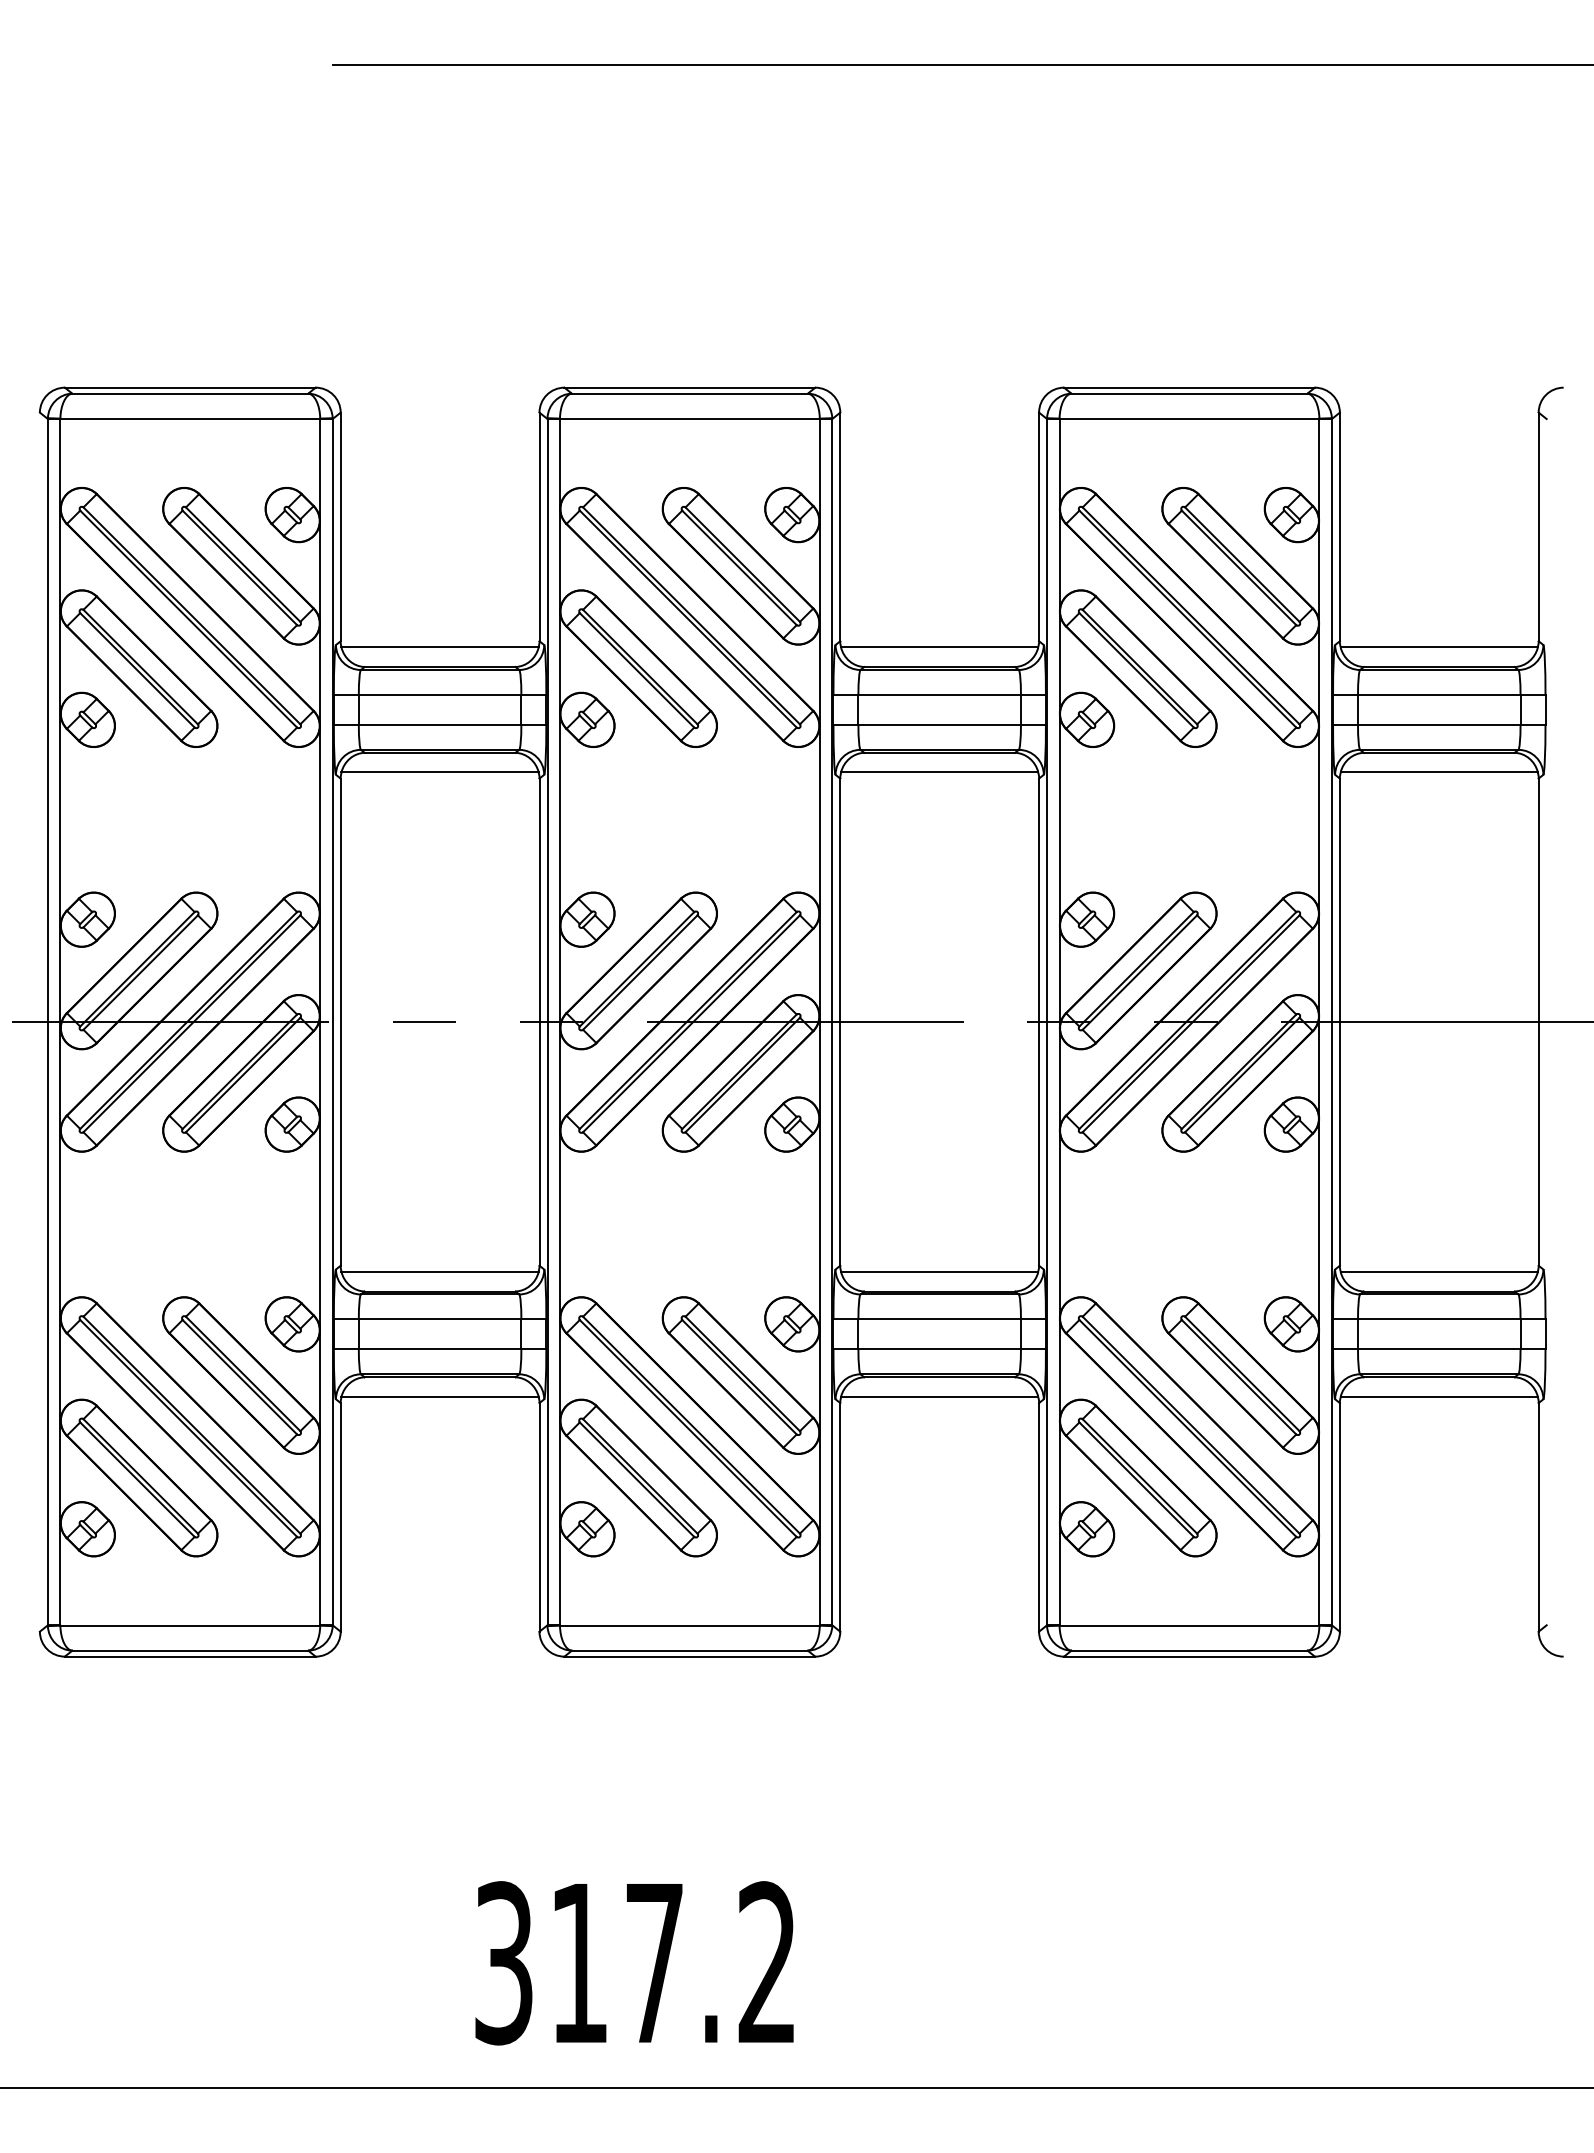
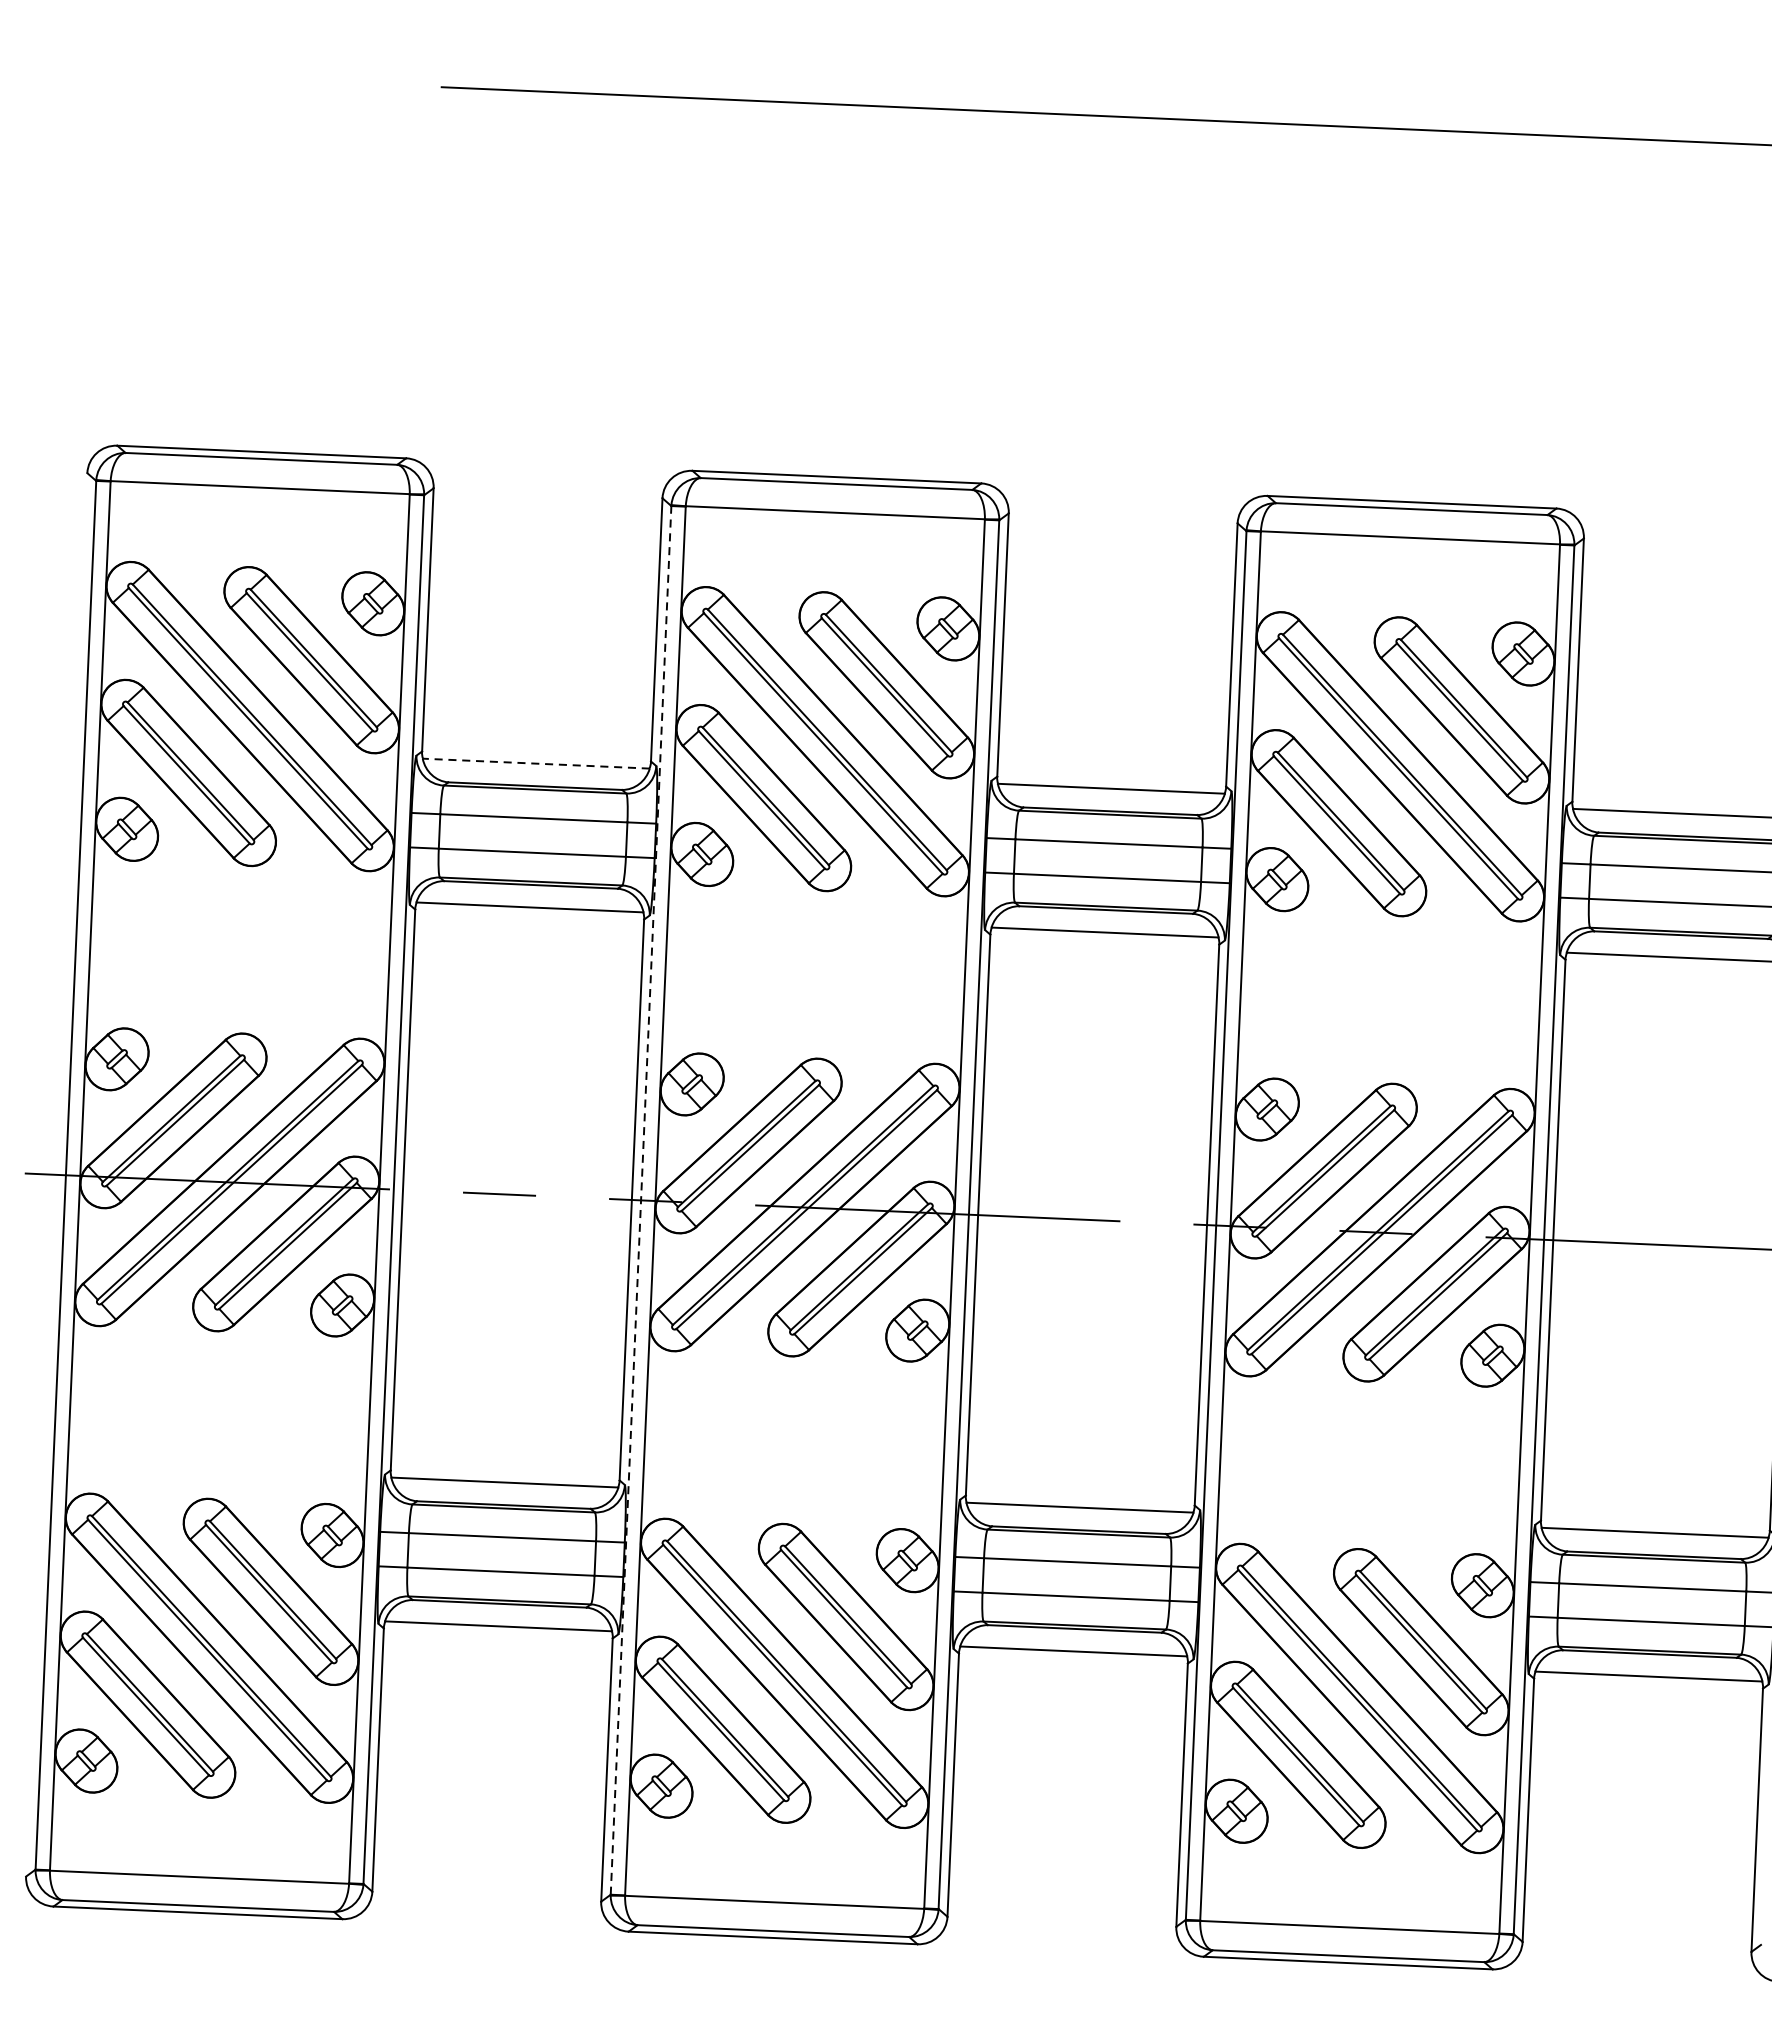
line: (440, 647) -> (536, 763), solid -> dashed
line: (547, 1021) -> (641, 1199), solid -> dashed

